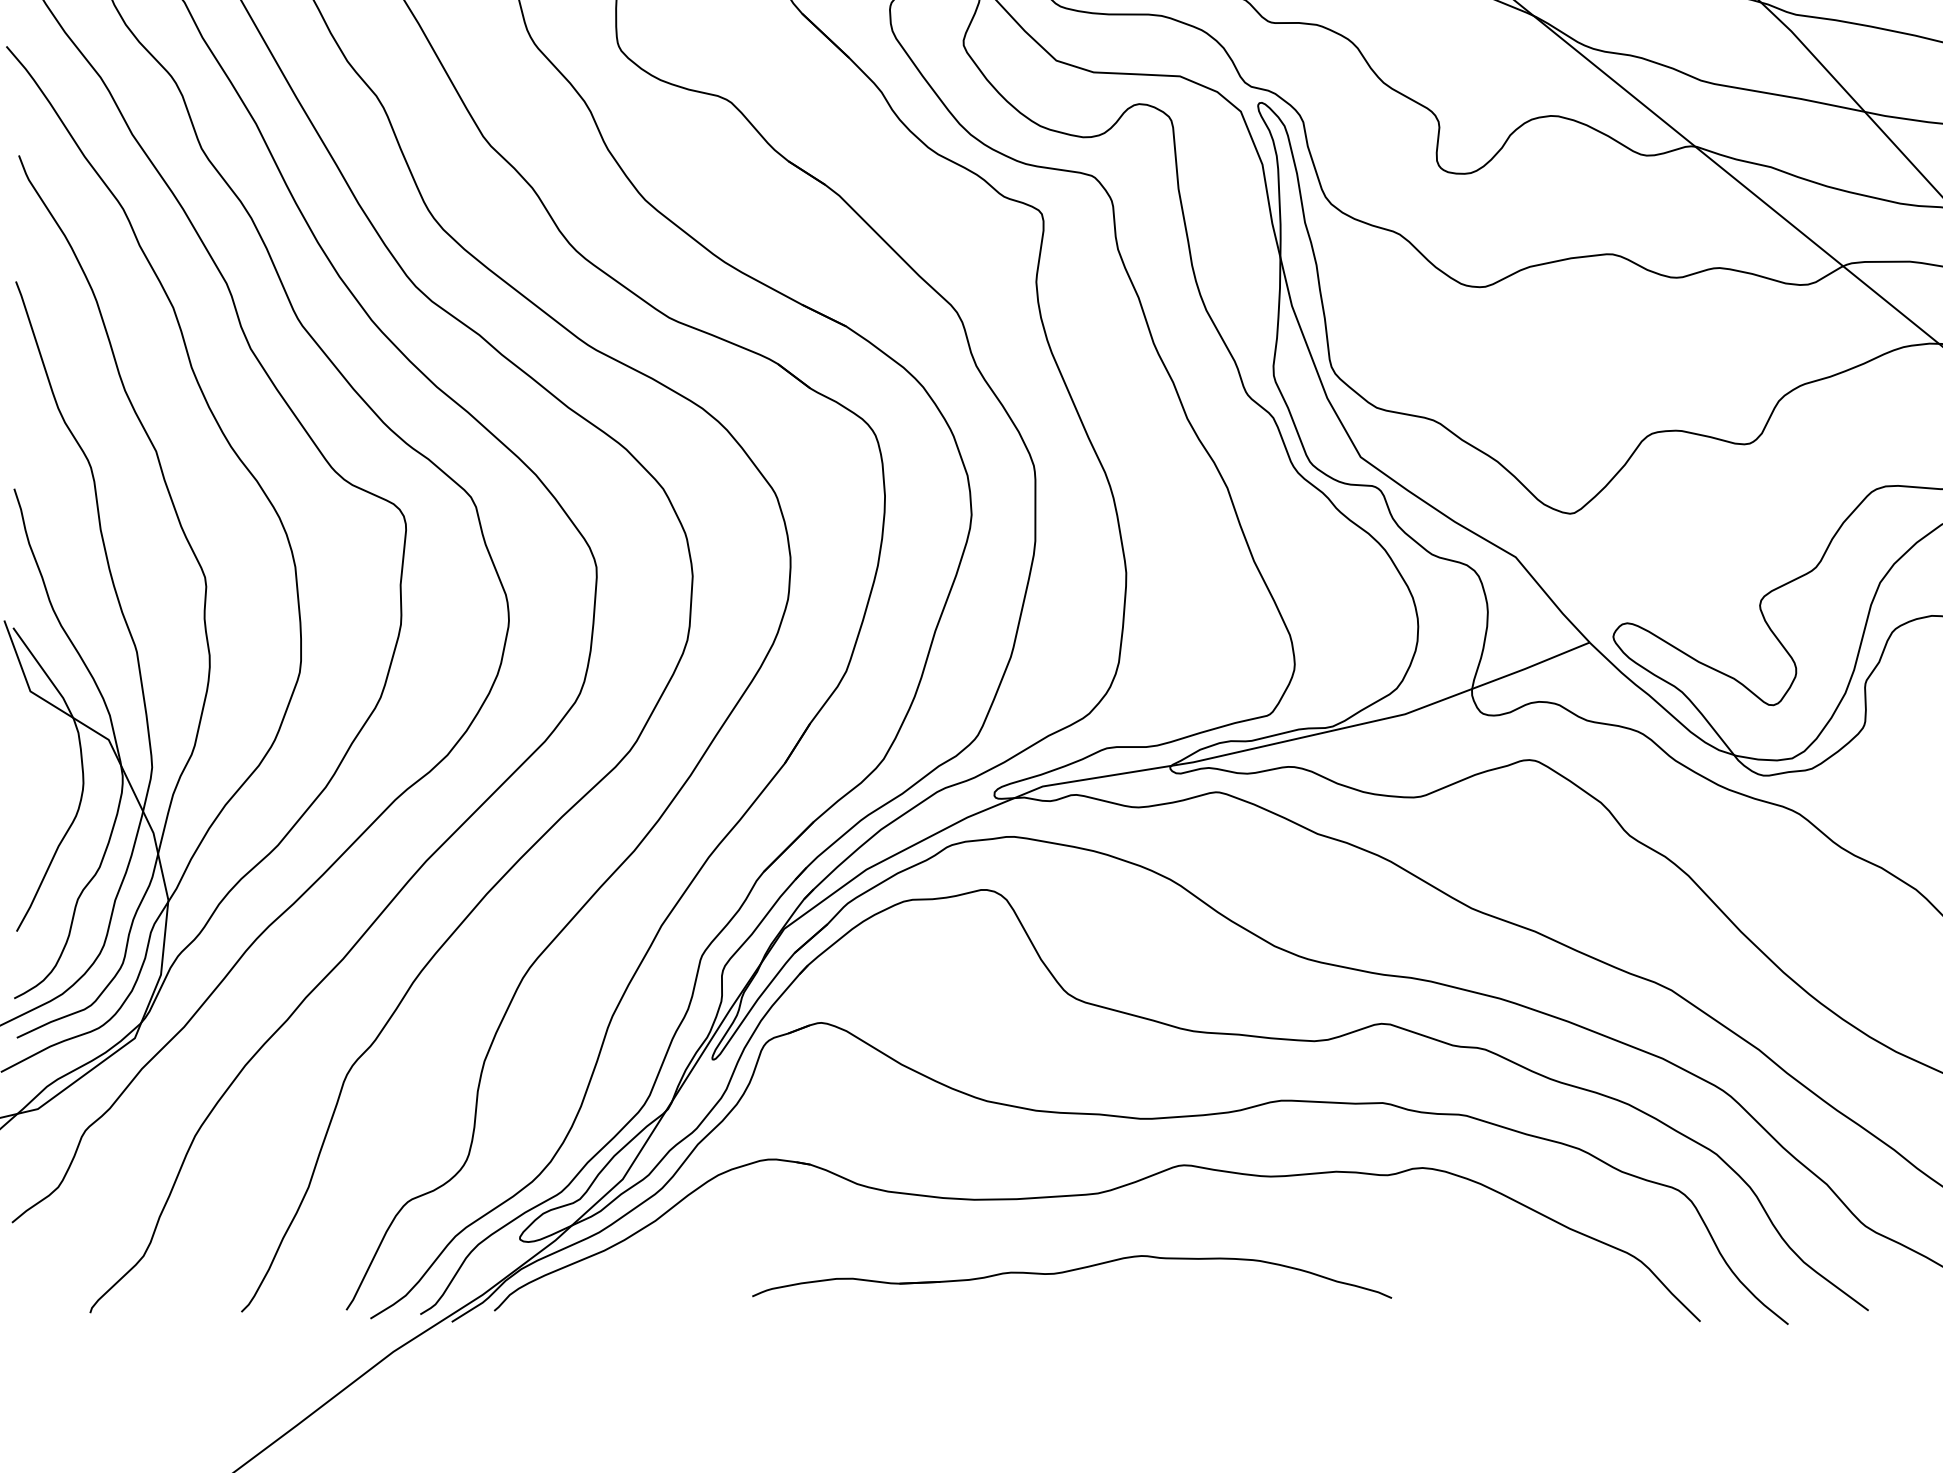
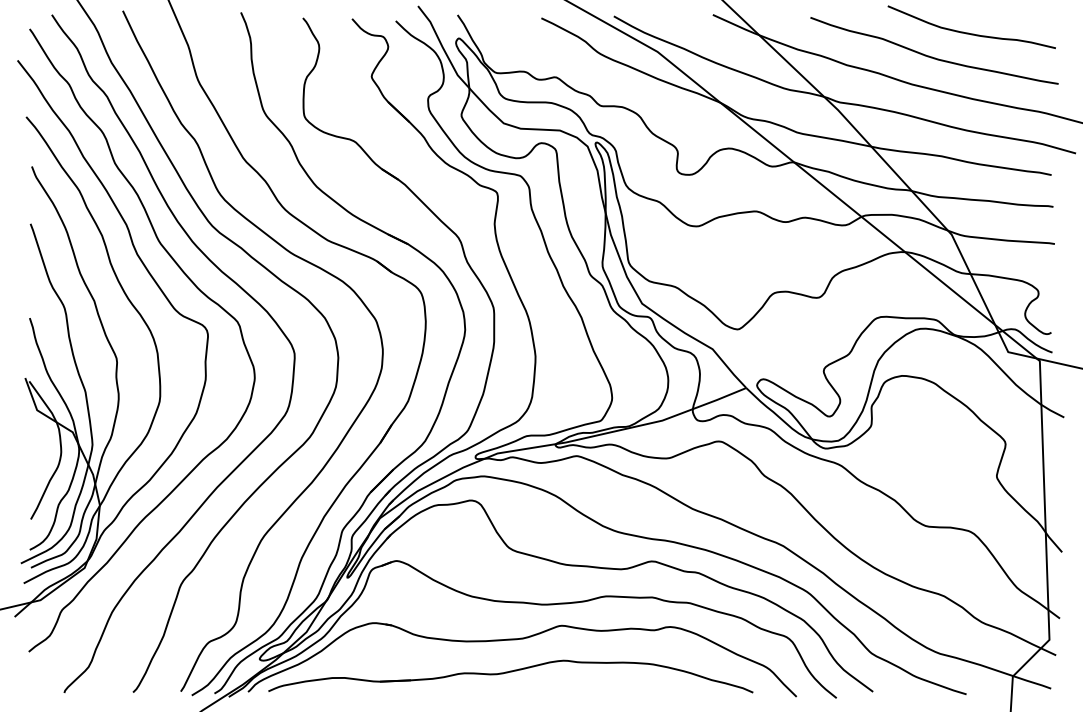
part: (1071, 1276) -> (510, 676), size x1.67

